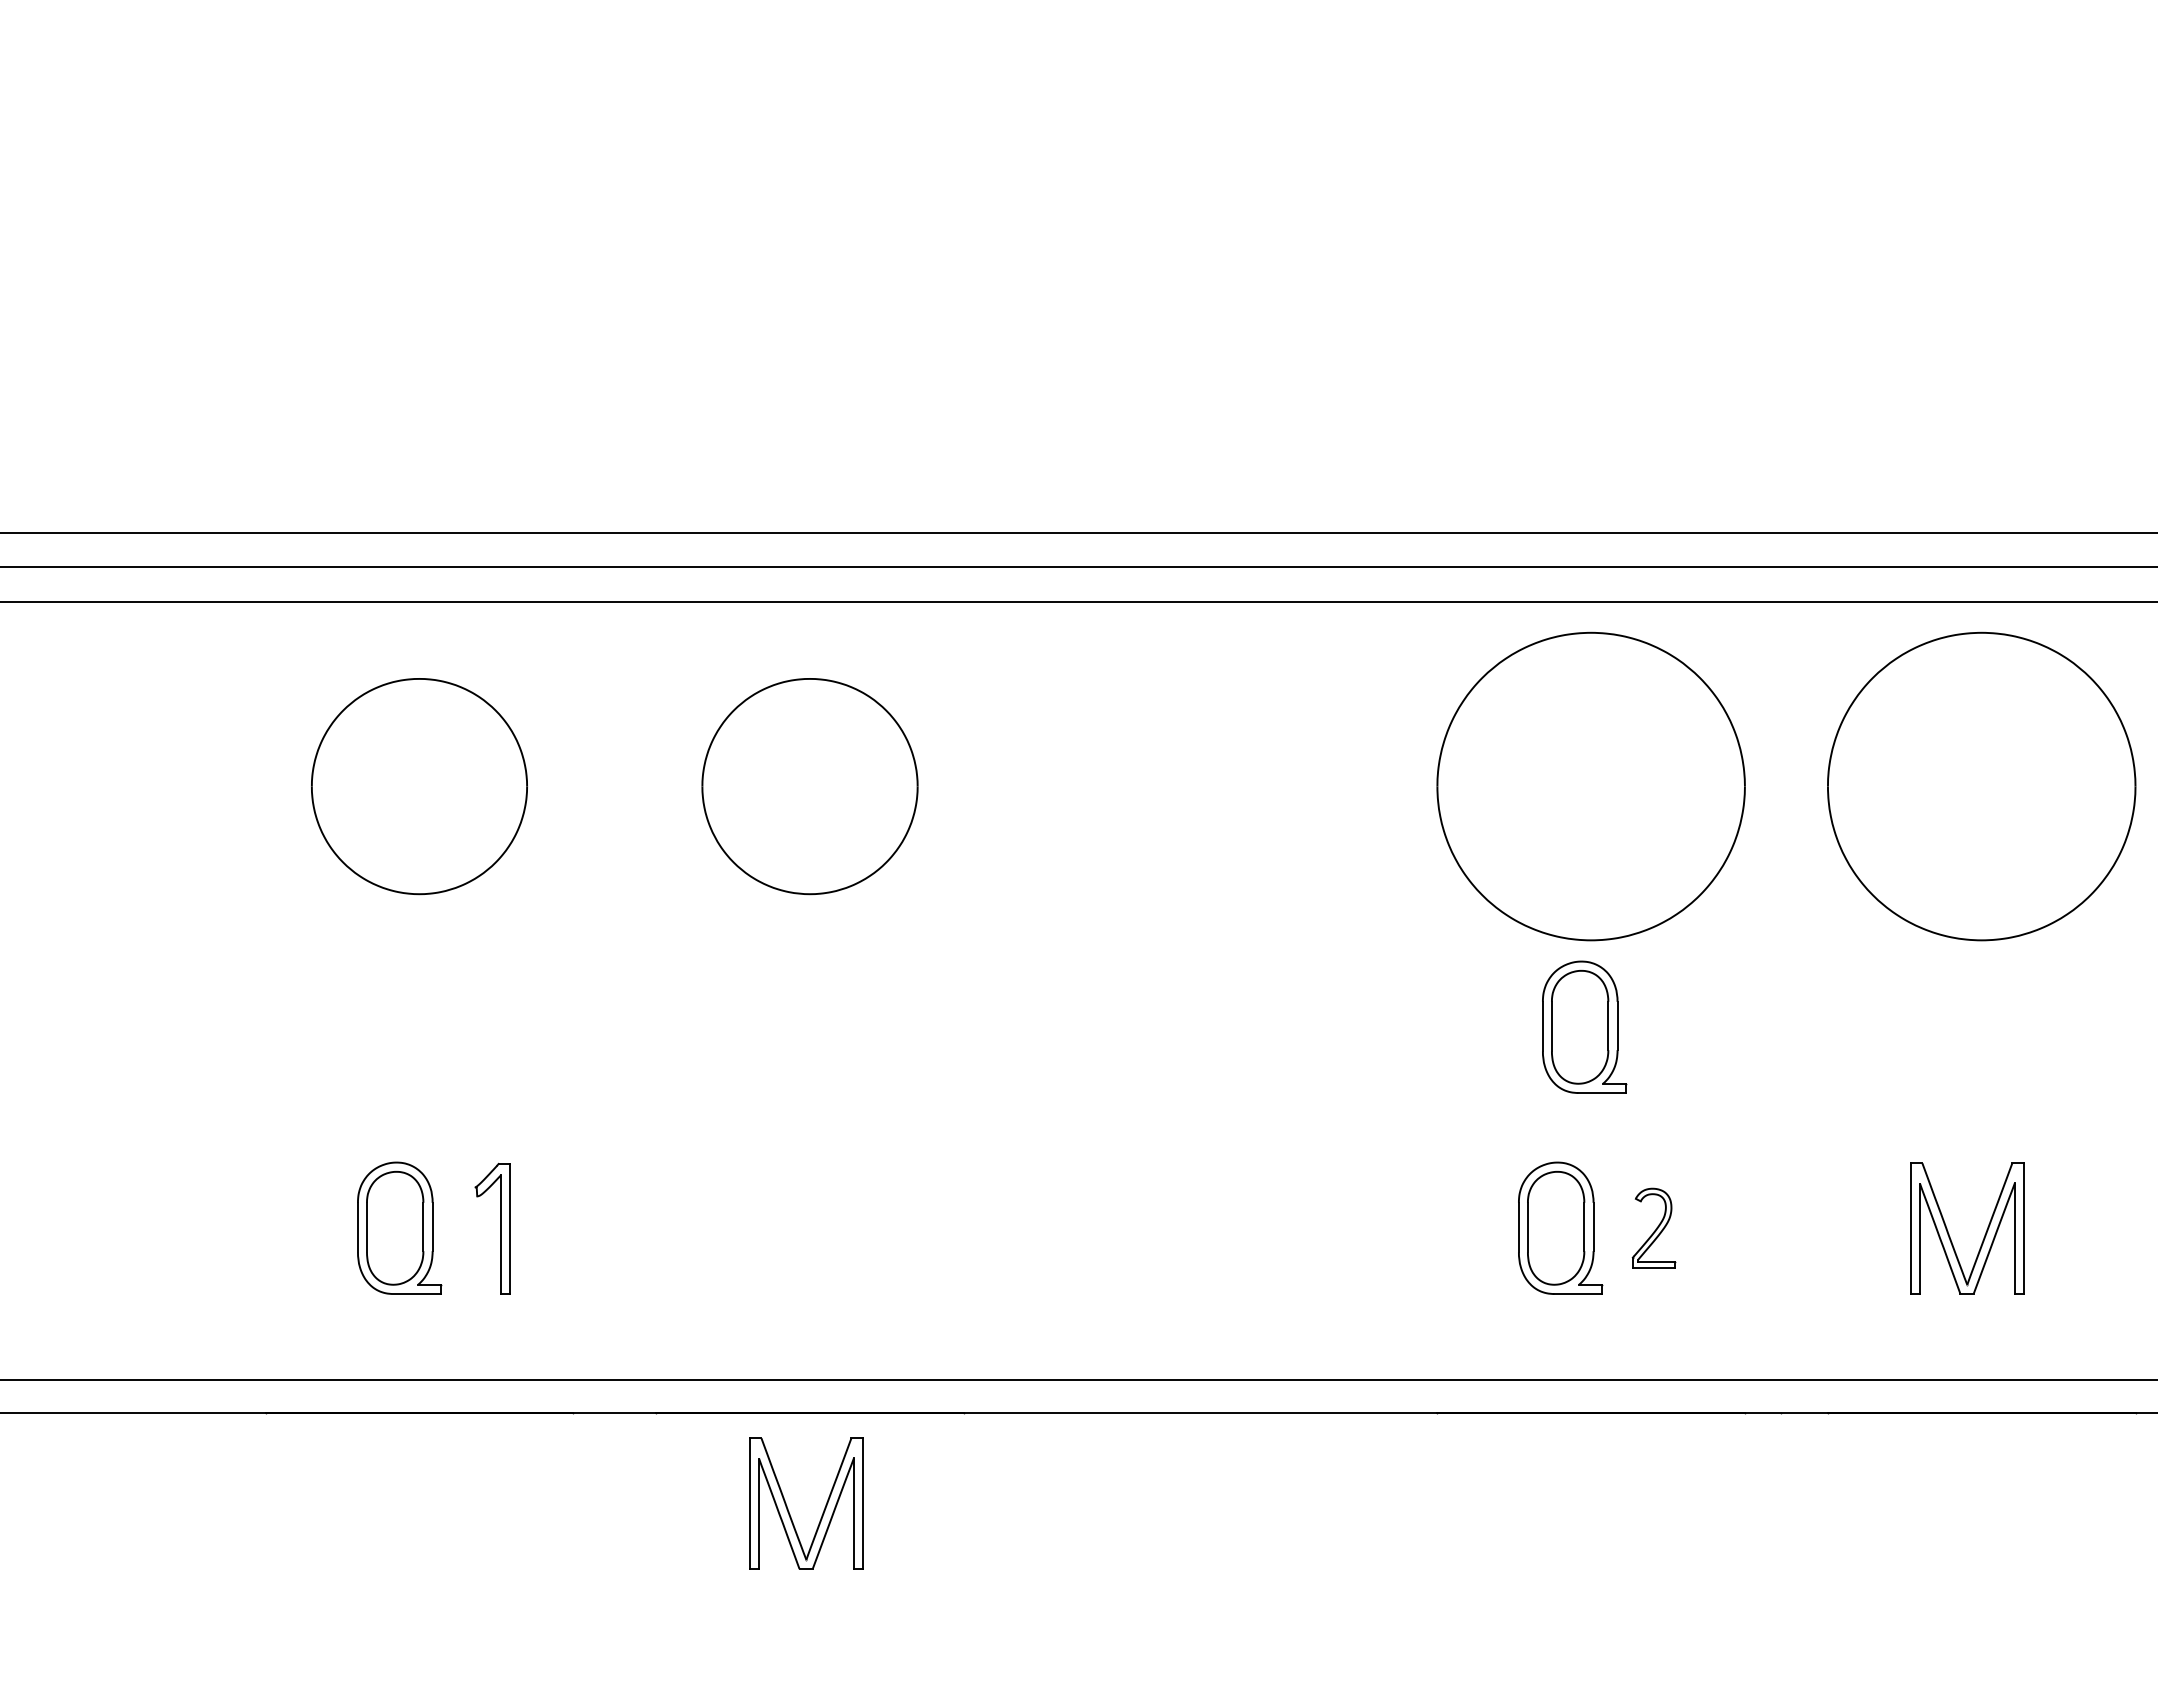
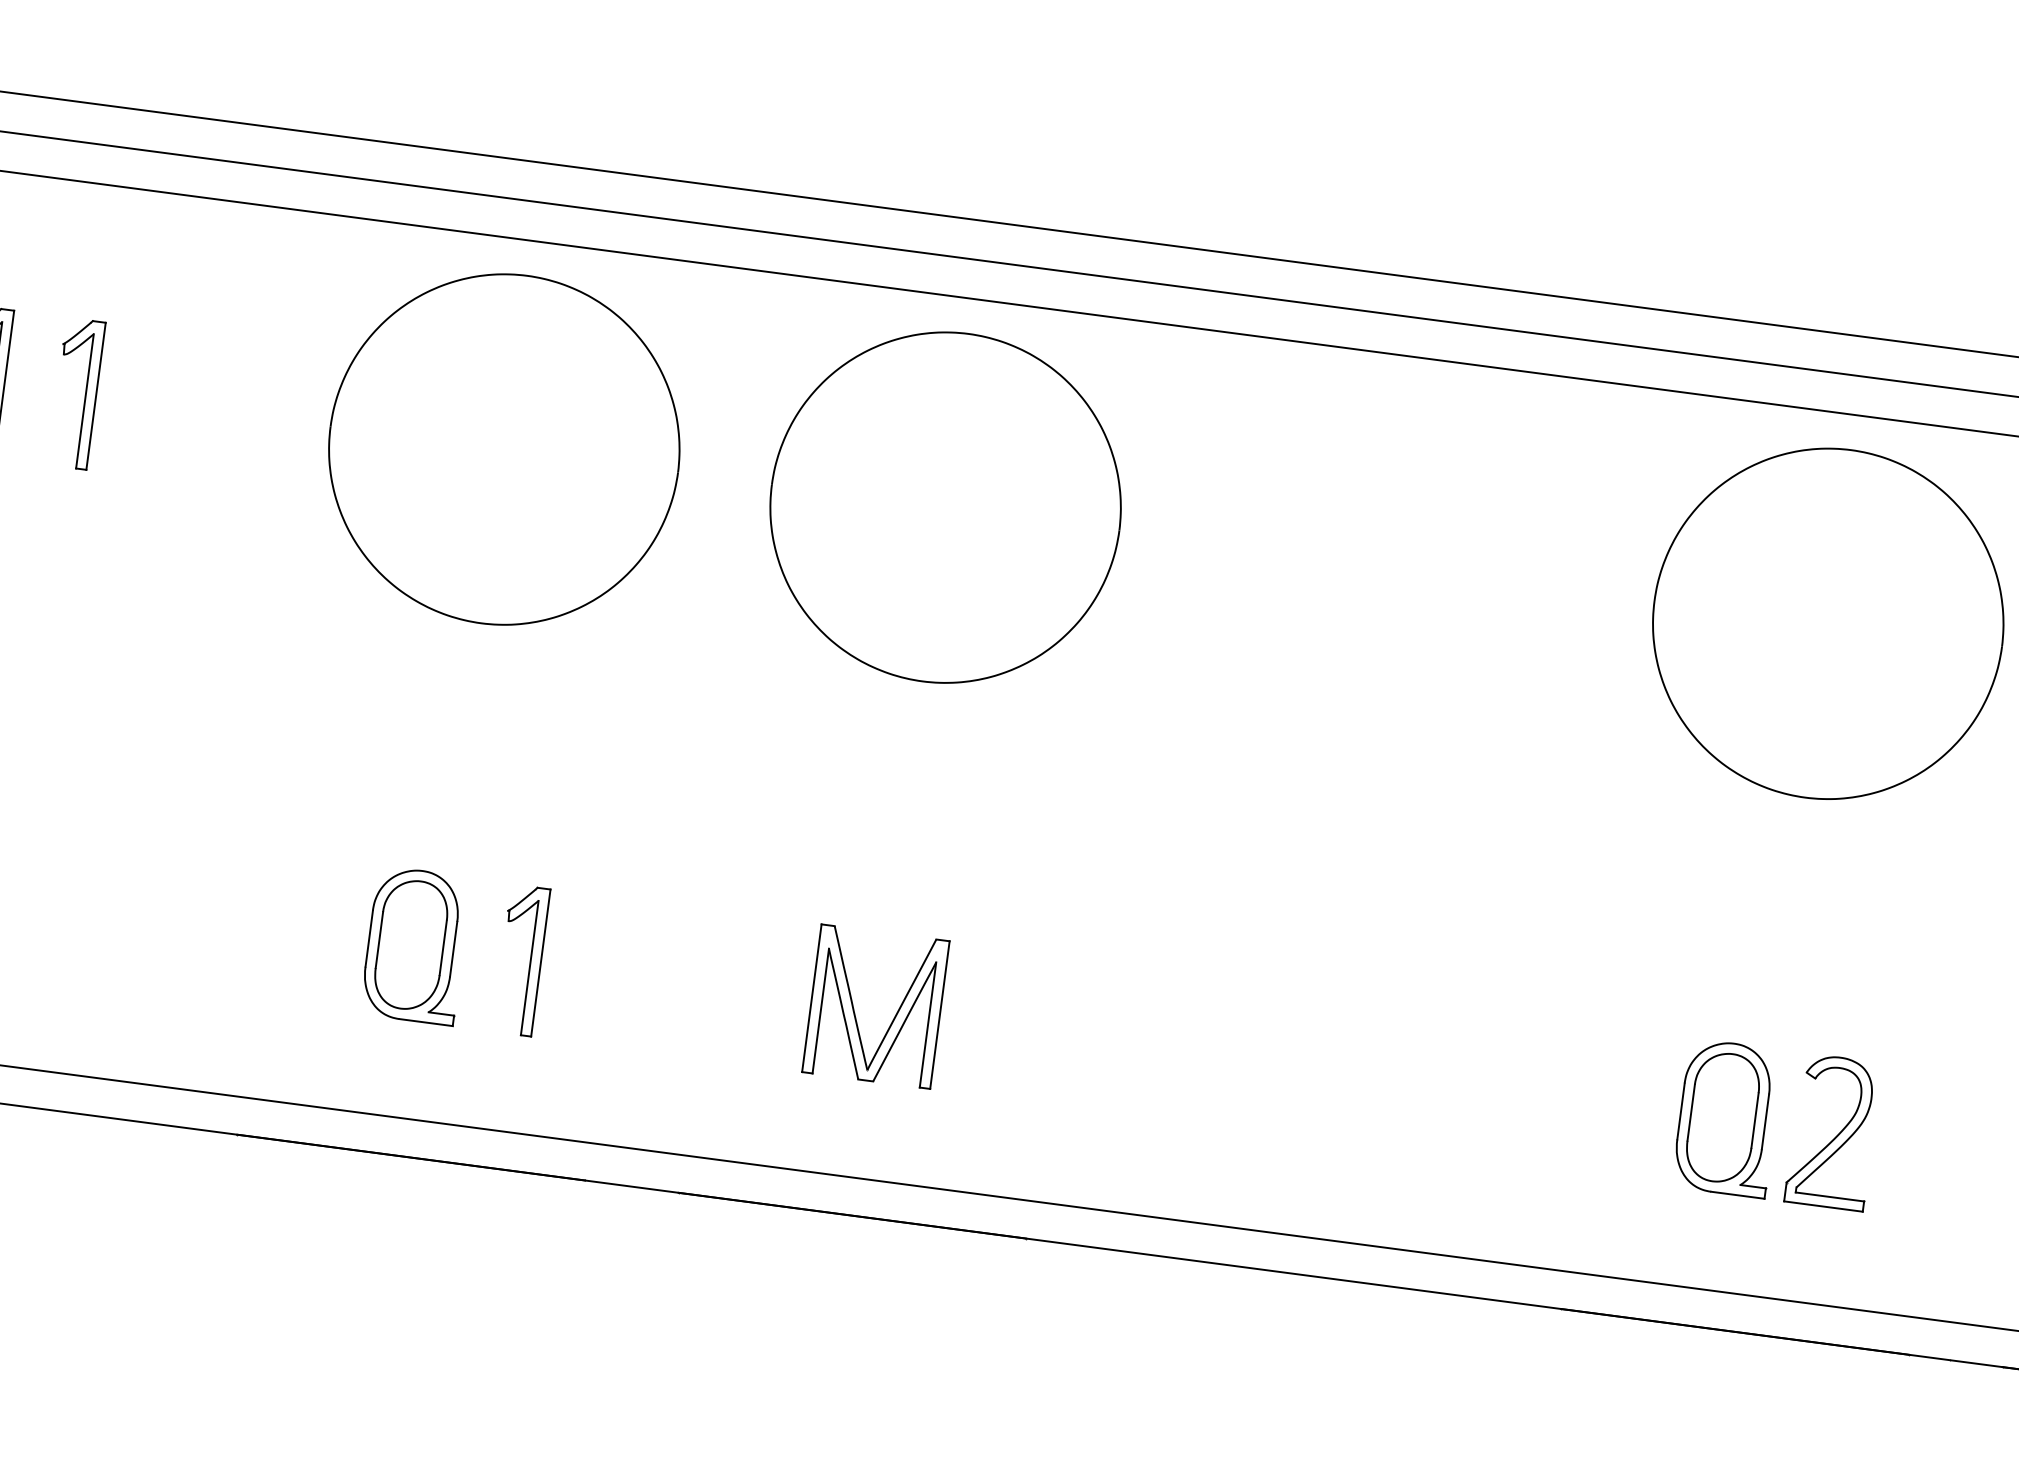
part: (48, 786) -> (85, 394), added
part: (419, 786) -> (504, 449), size x1.43
part: (809, 786) -> (945, 507), size x1.43
part: (1584, 1026) -> (1785, 893), removed
part: (1653, 1227) -> (1833, 1131), size x1.67
part: (822, 1512) -> (892, 1019), moved

